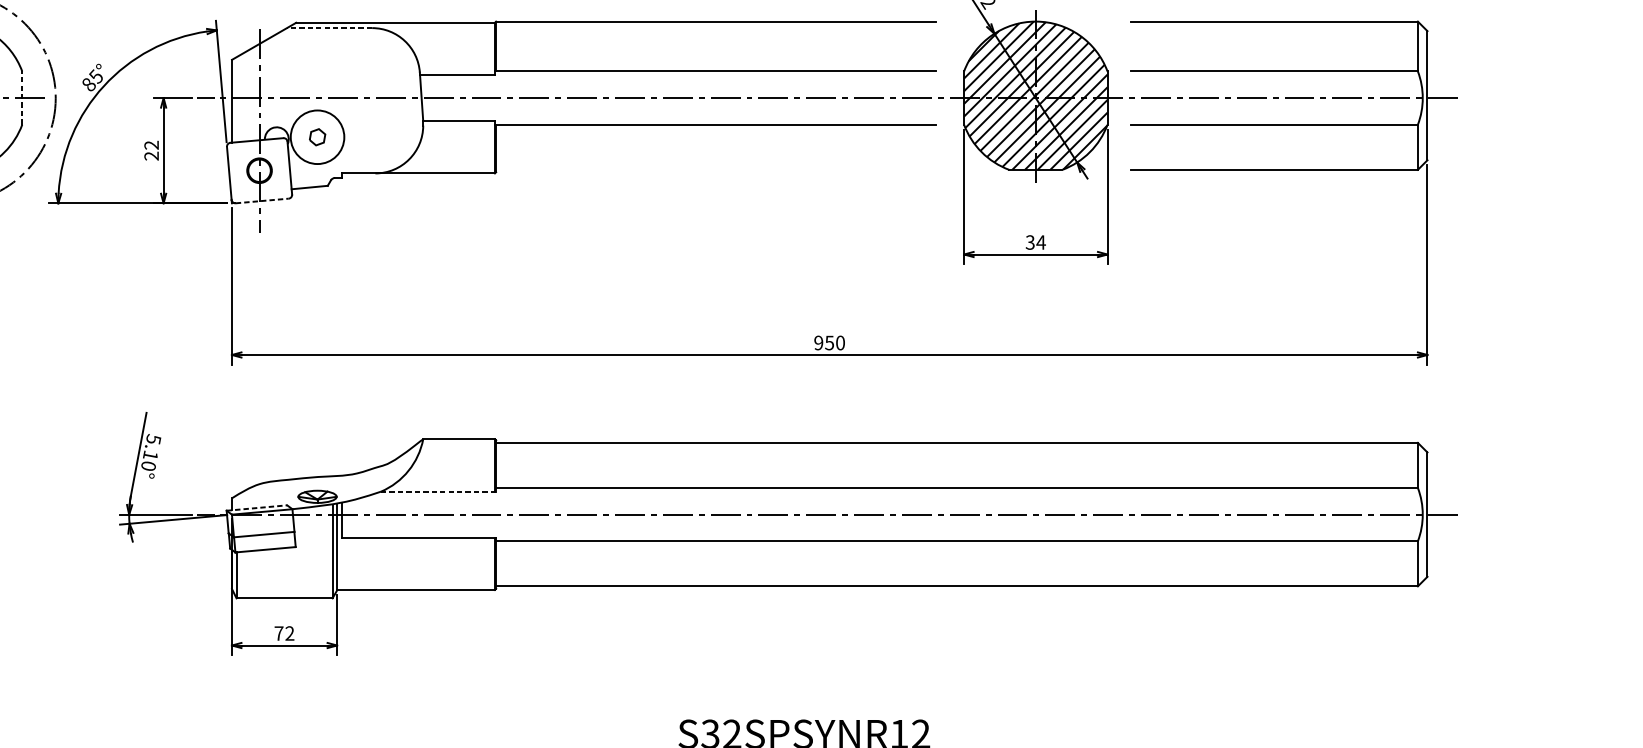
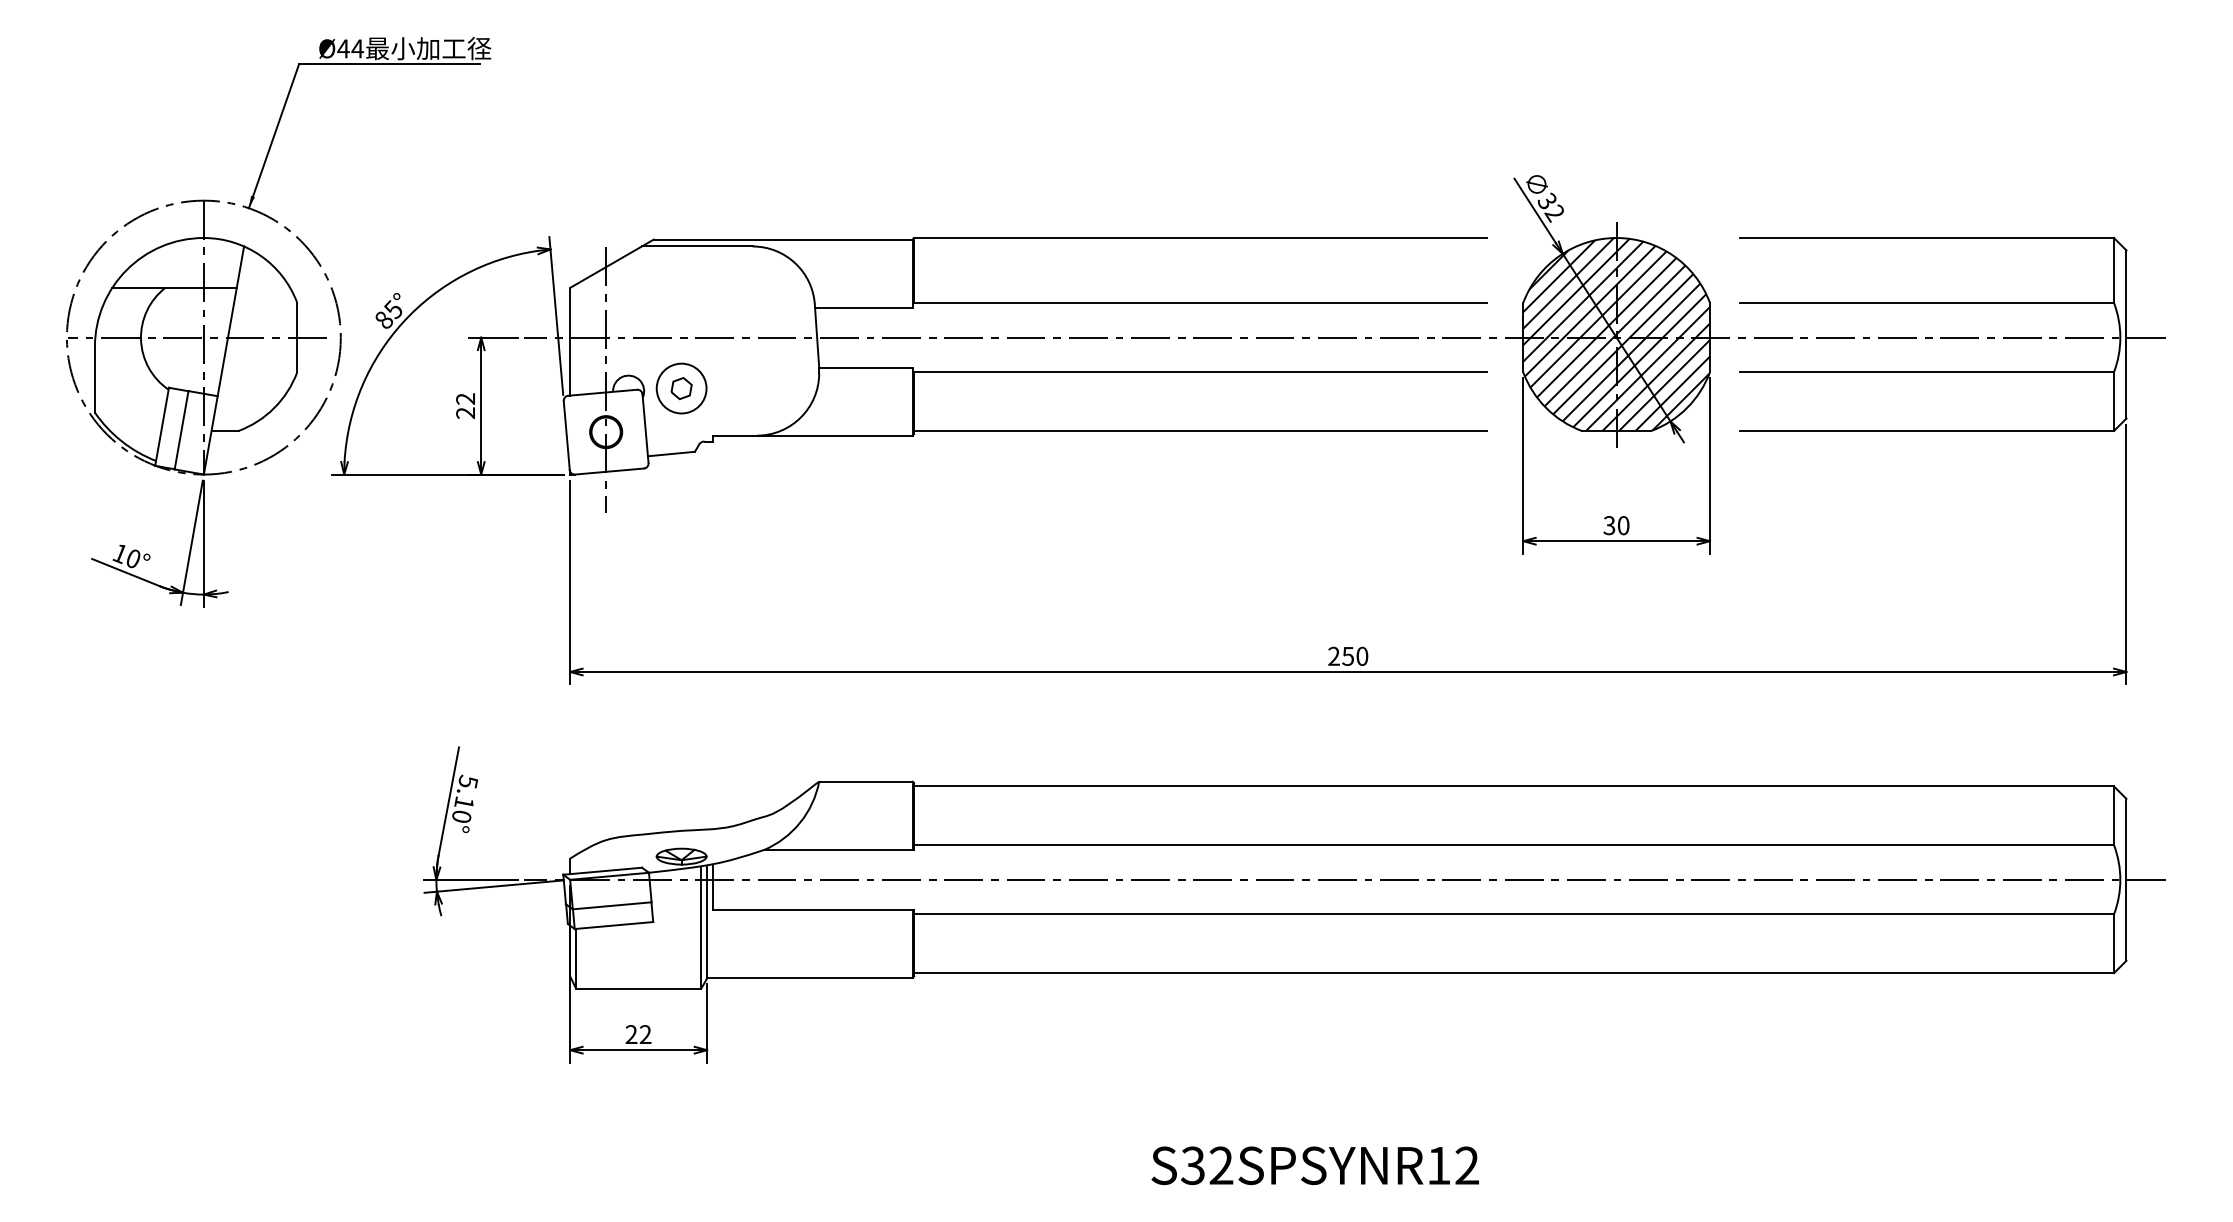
line: (328, 28) -> (696, 246), dashed -> solid
line: (22, 98) -> (297, 337), dashed -> solid
circle: (317, 137) -> (681, 388), size x0.71
line: (716, 169) -> (1200, 430), added
line: (262, 200) -> (609, 471), dashed -> solid
text: (1041, 242) -> (1623, 525), 34 -> 30
text: (818, 343) -> (1333, 656), 950 -> 250
line: (438, 491) -> (839, 849), dashed -> solid
line: (256, 508) -> (602, 871), dashed -> solid
text: (279, 633) -> (631, 1034), 72 -> 22

